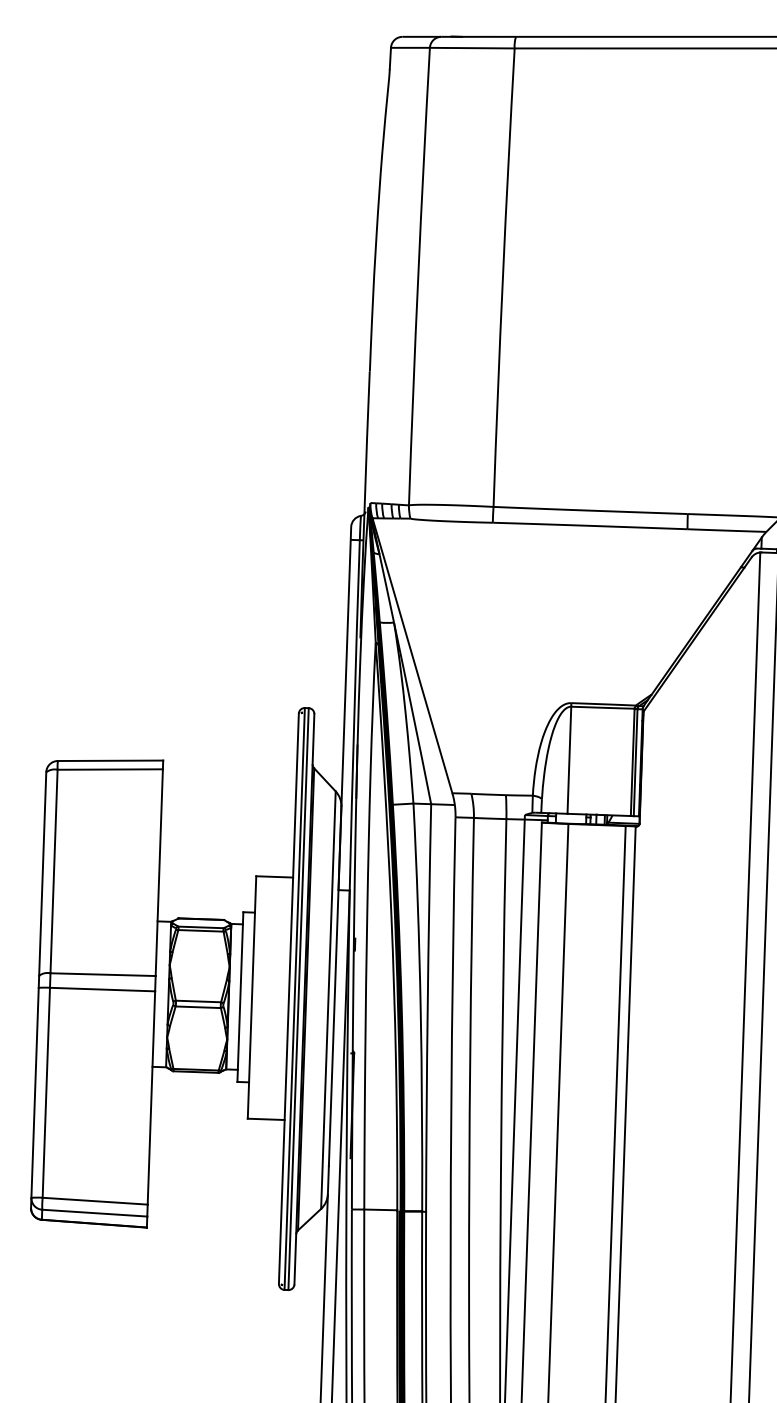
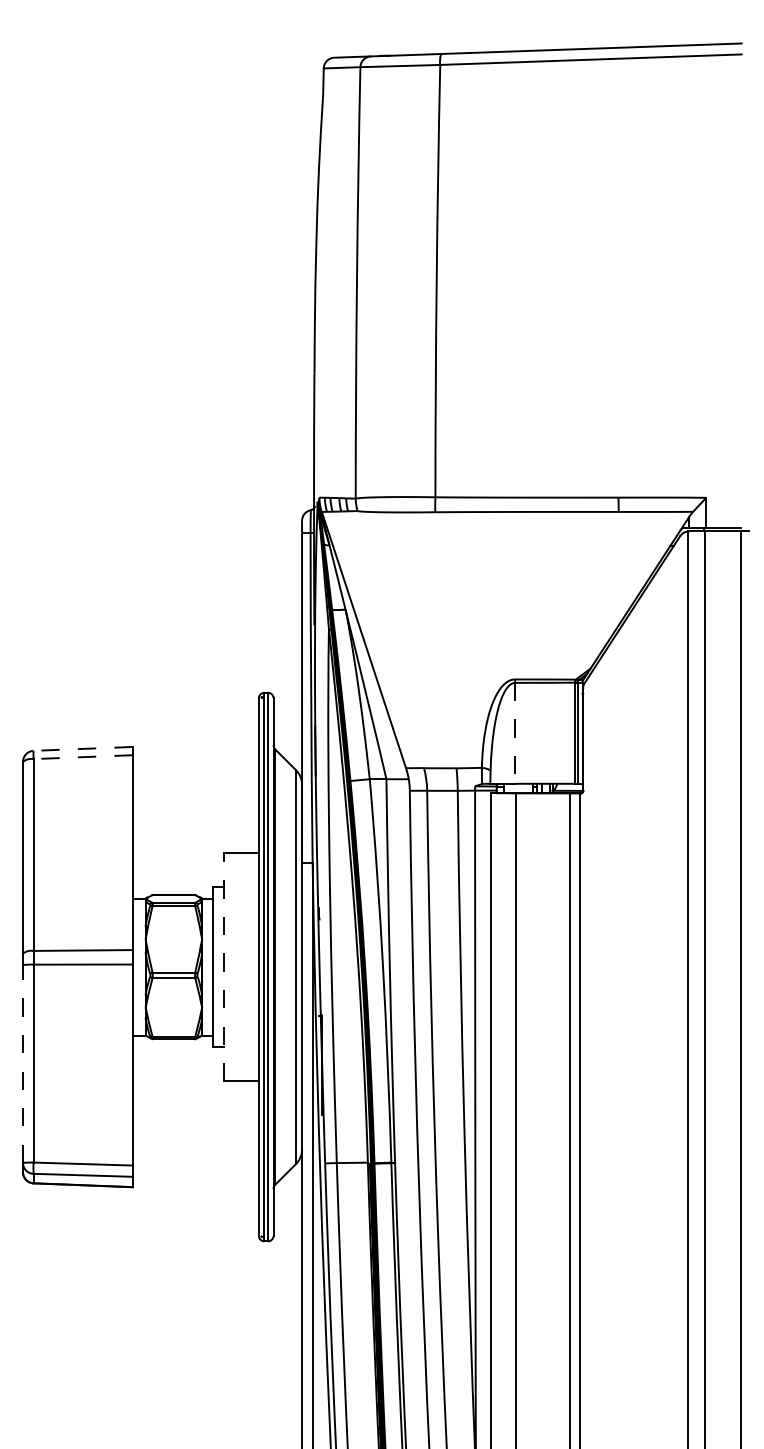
line: (110, 760) -> (83, 748), solid -> dashed
line: (569, 760) -> (515, 733), solid -> dashed
line: (110, 769) -> (83, 757), solid -> dashed
line: (252, 996) -> (224, 966), solid -> dashed
line: (35, 1093) -> (23, 1064), solid -> dashed

